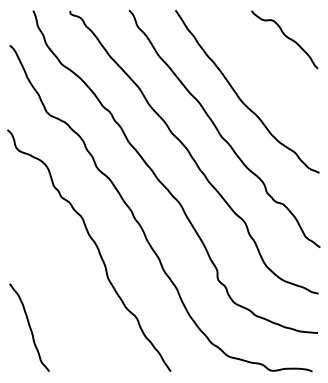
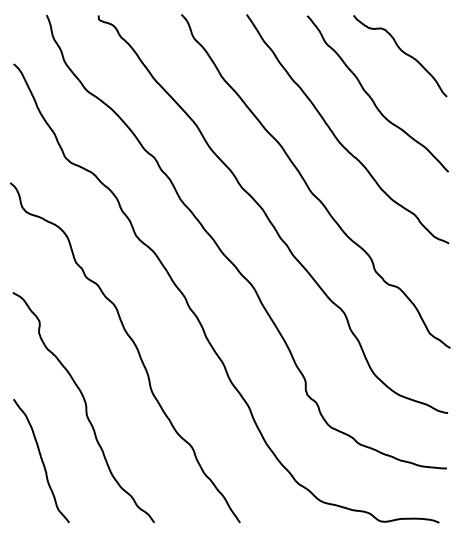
curve: (264, 69) -> (372, 98), added
curve: (60, 289) -> (85, 407), added

